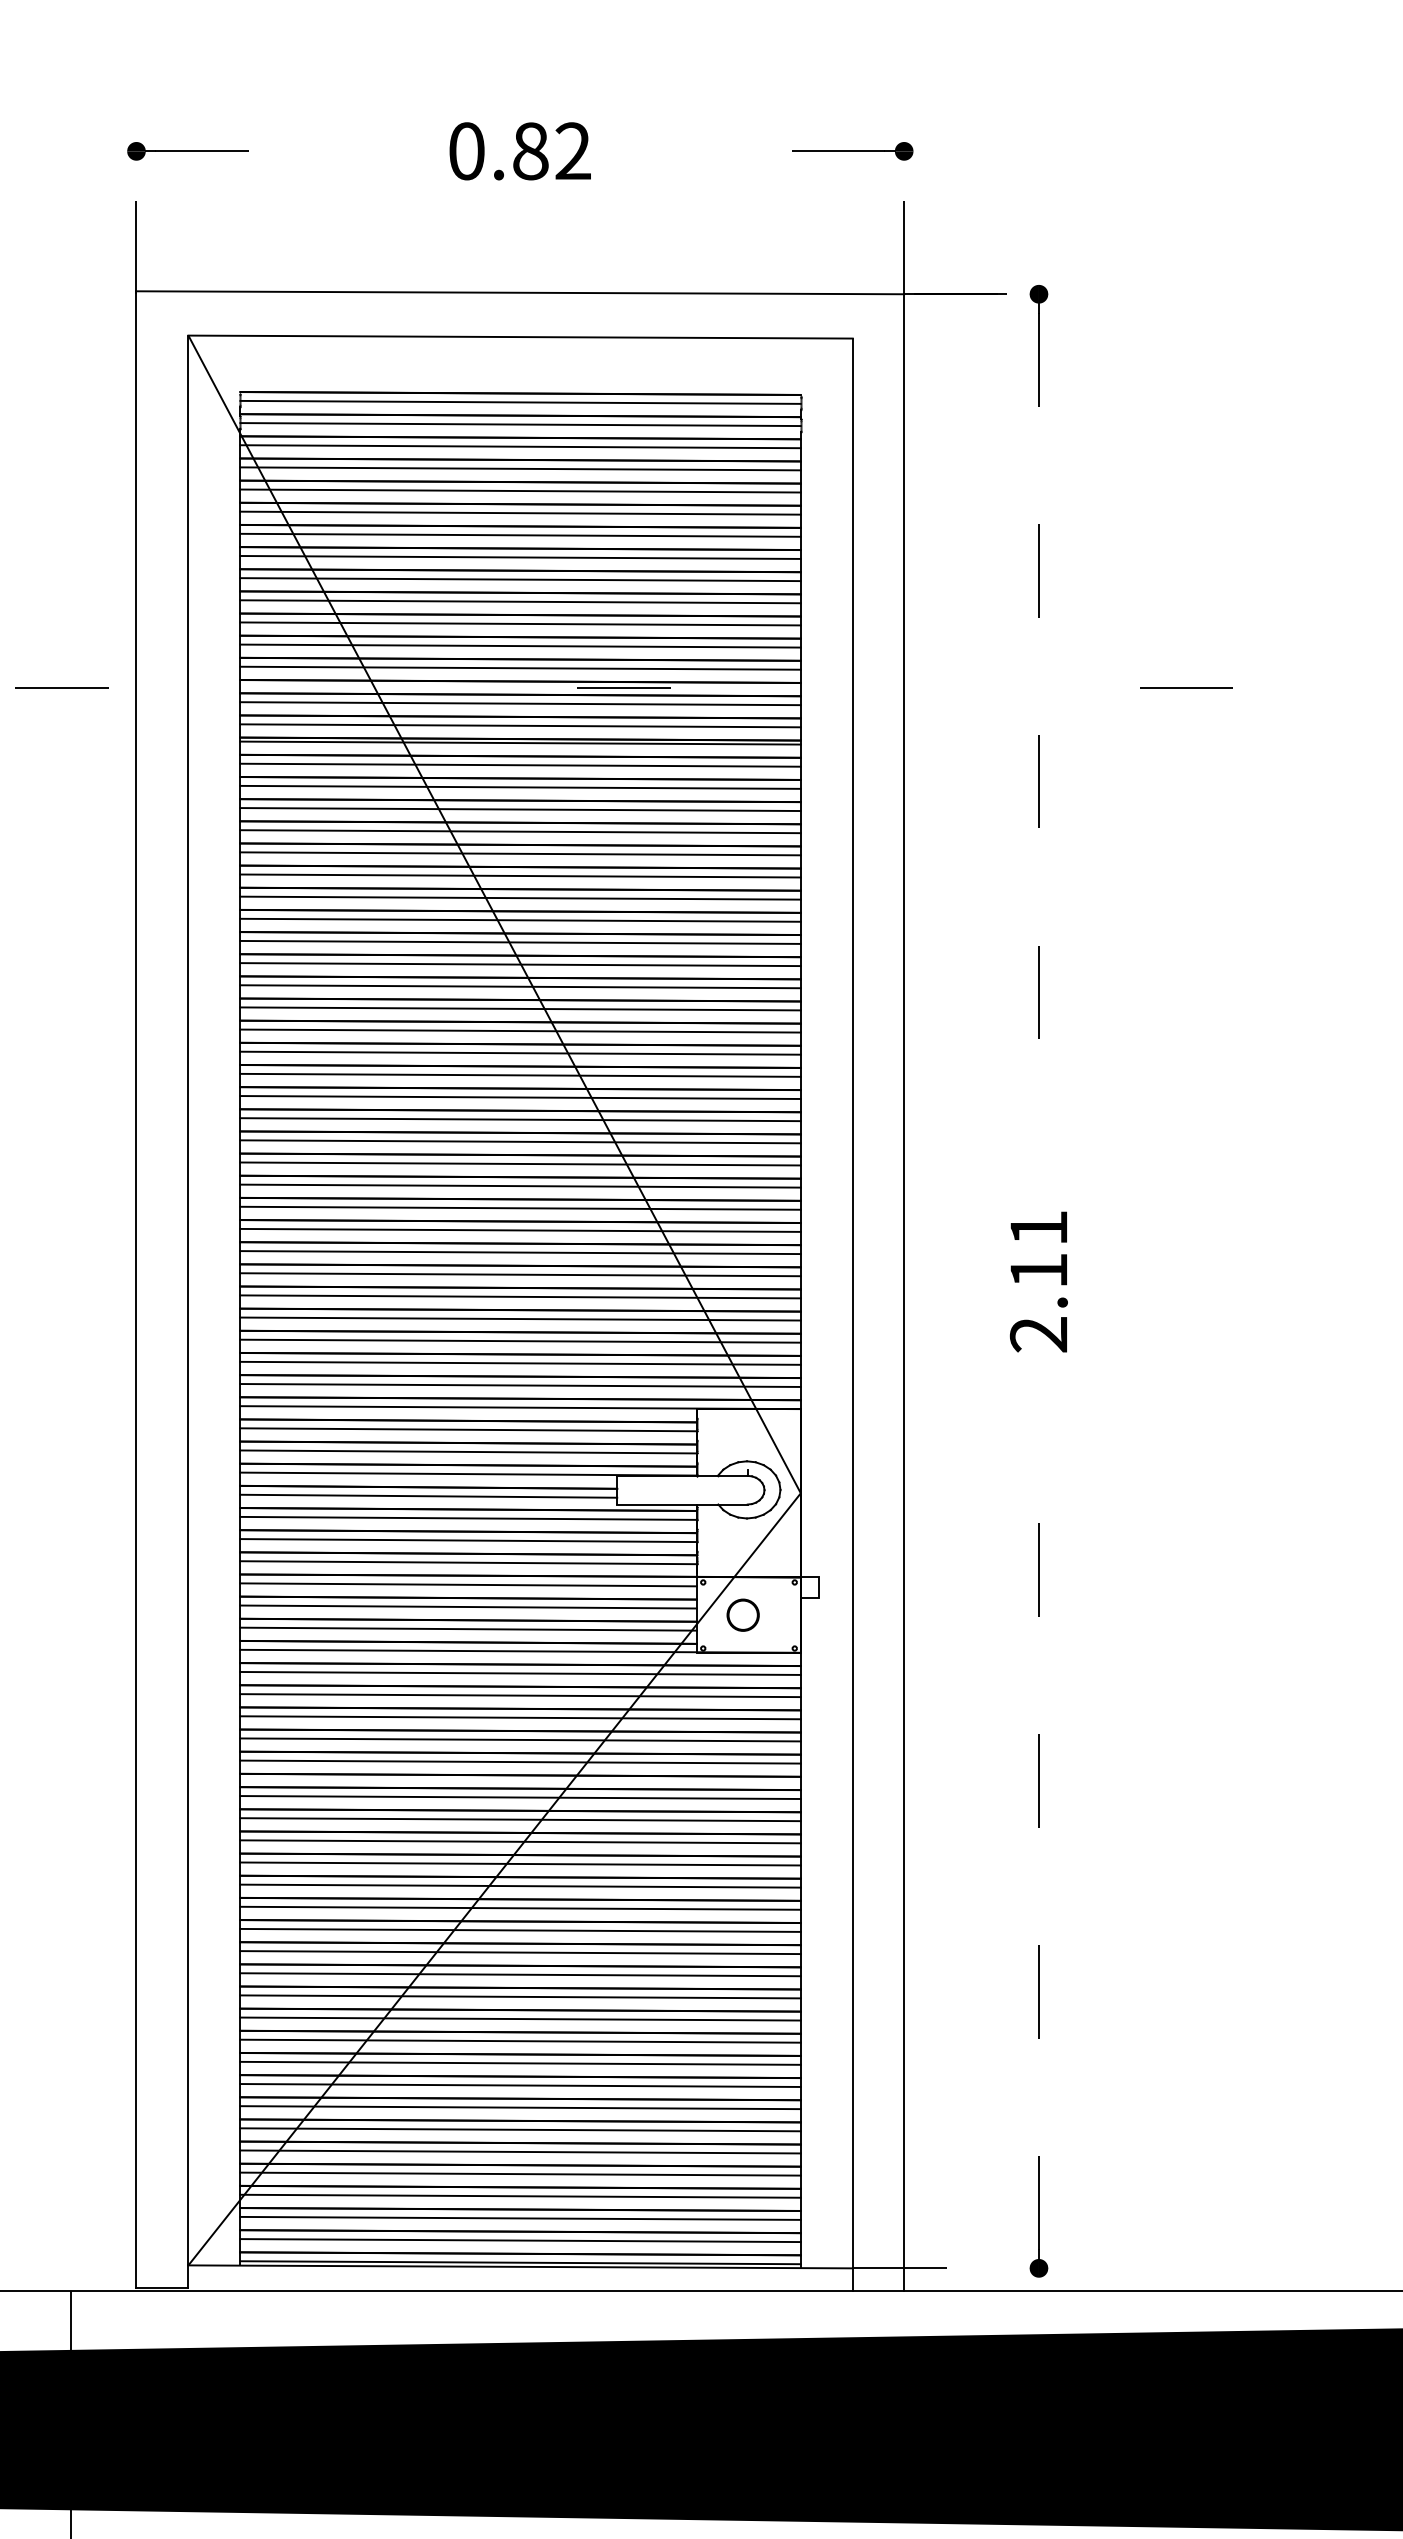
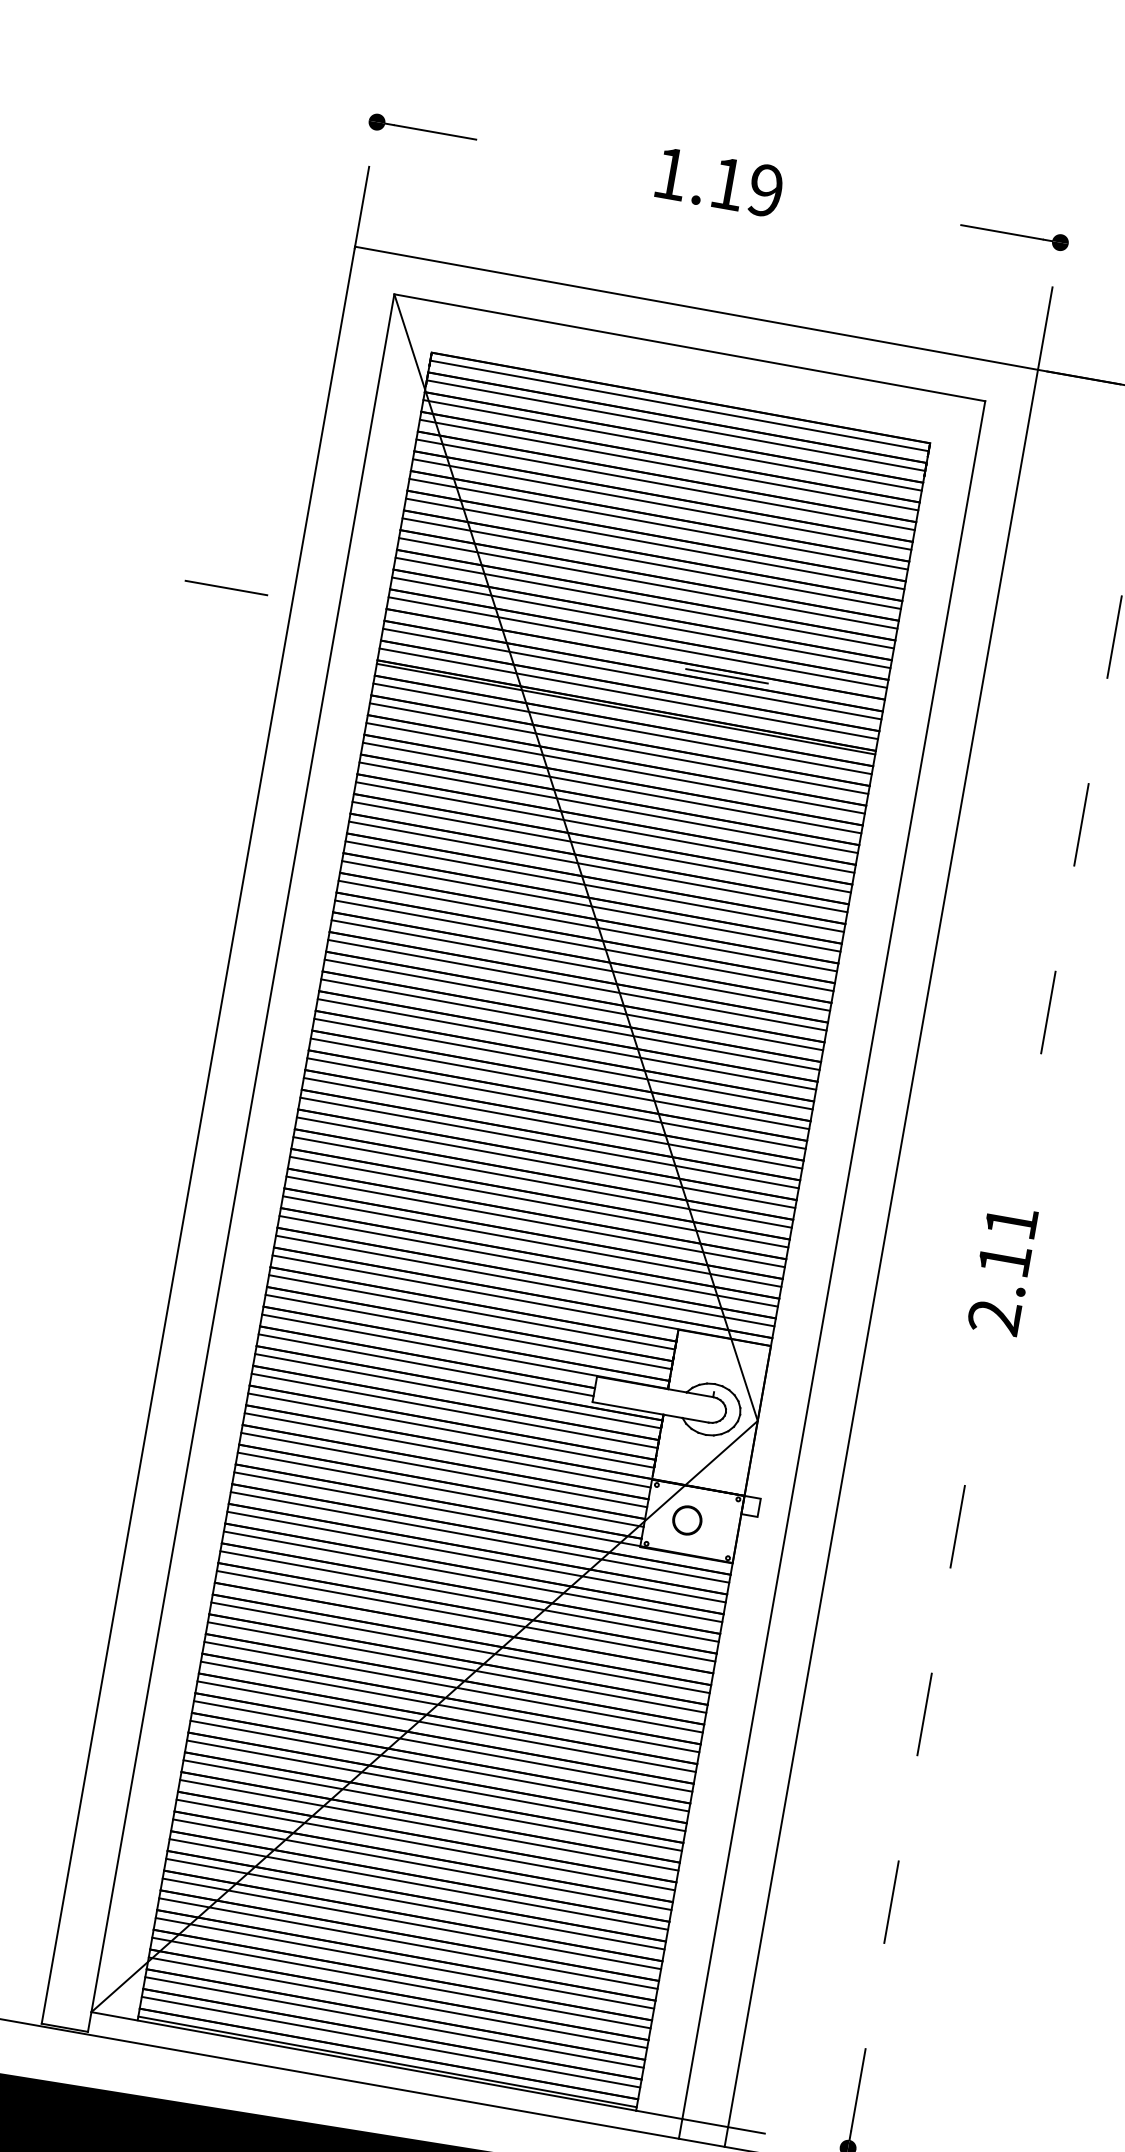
text: (519, 151) -> (717, 182), 0.82 -> 1.19

